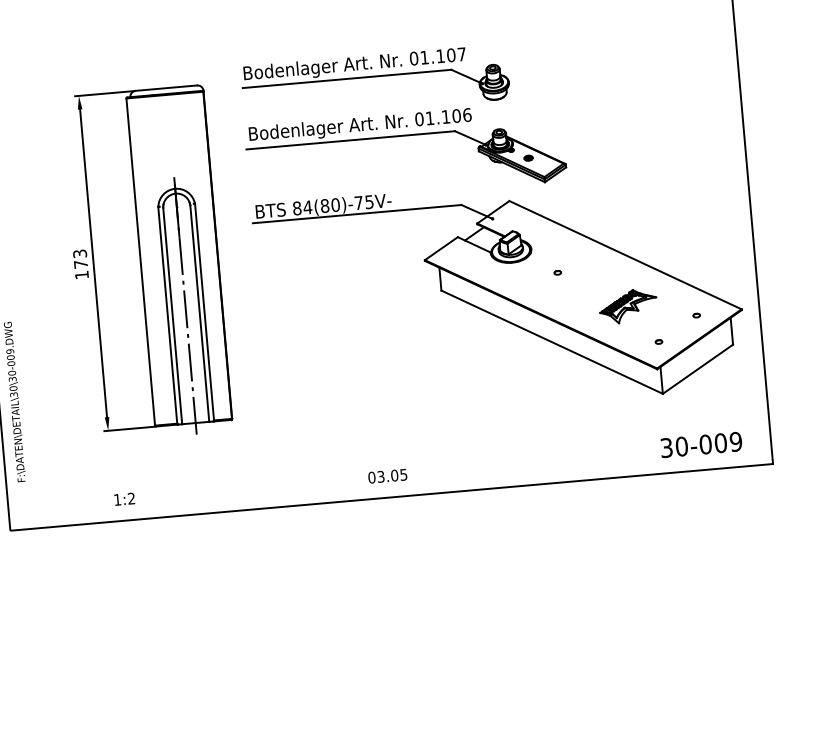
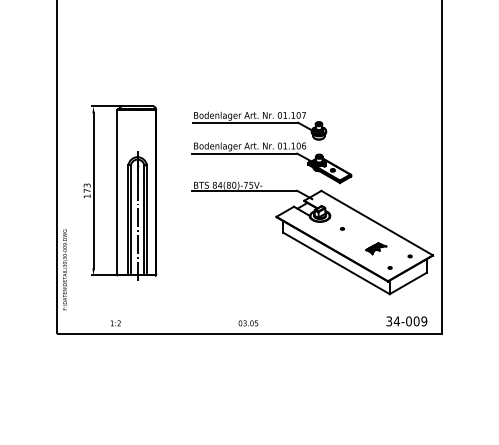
part: (147, 261) -> (120, 192), moved
part: (628, 305) -> (376, 248), size x0.7
text: (680, 446) -> (396, 321), 30-009 -> 34-009

